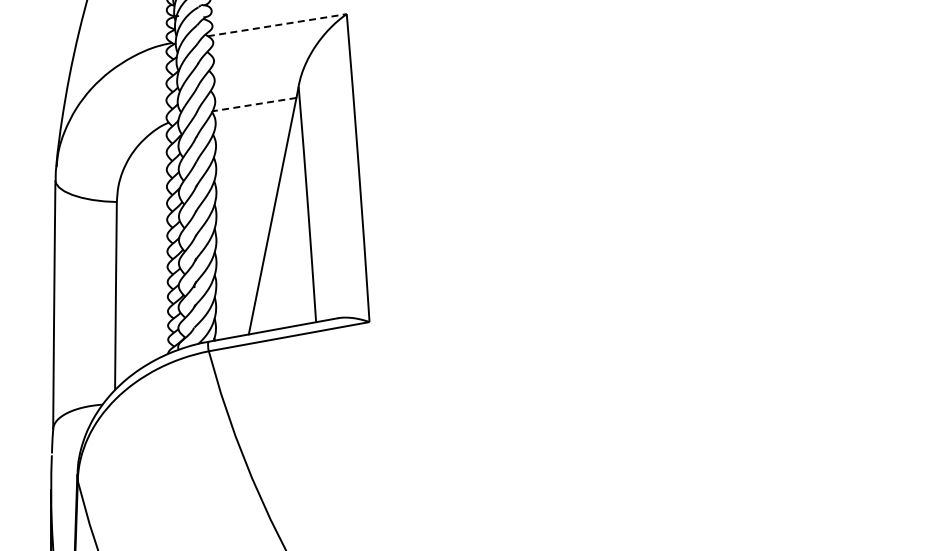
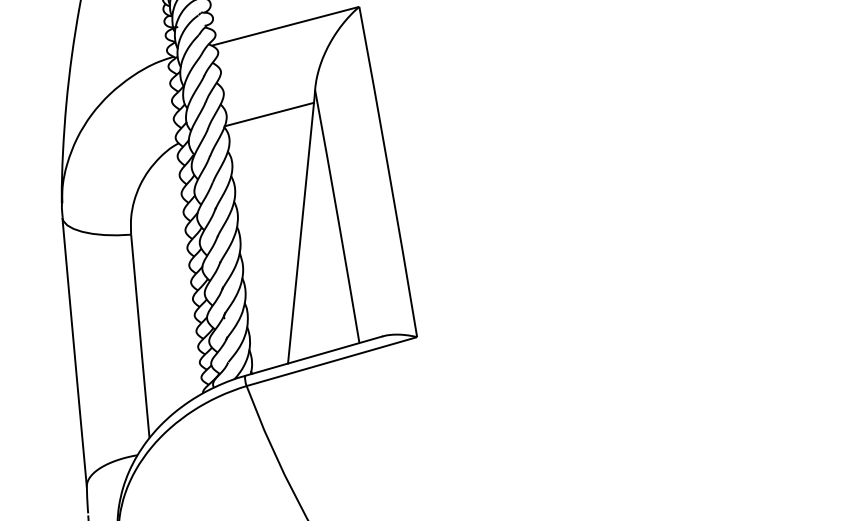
line: (278, 24) -> (286, 25), dashed -> solid
line: (254, 104) -> (269, 114), dashed -> solid

